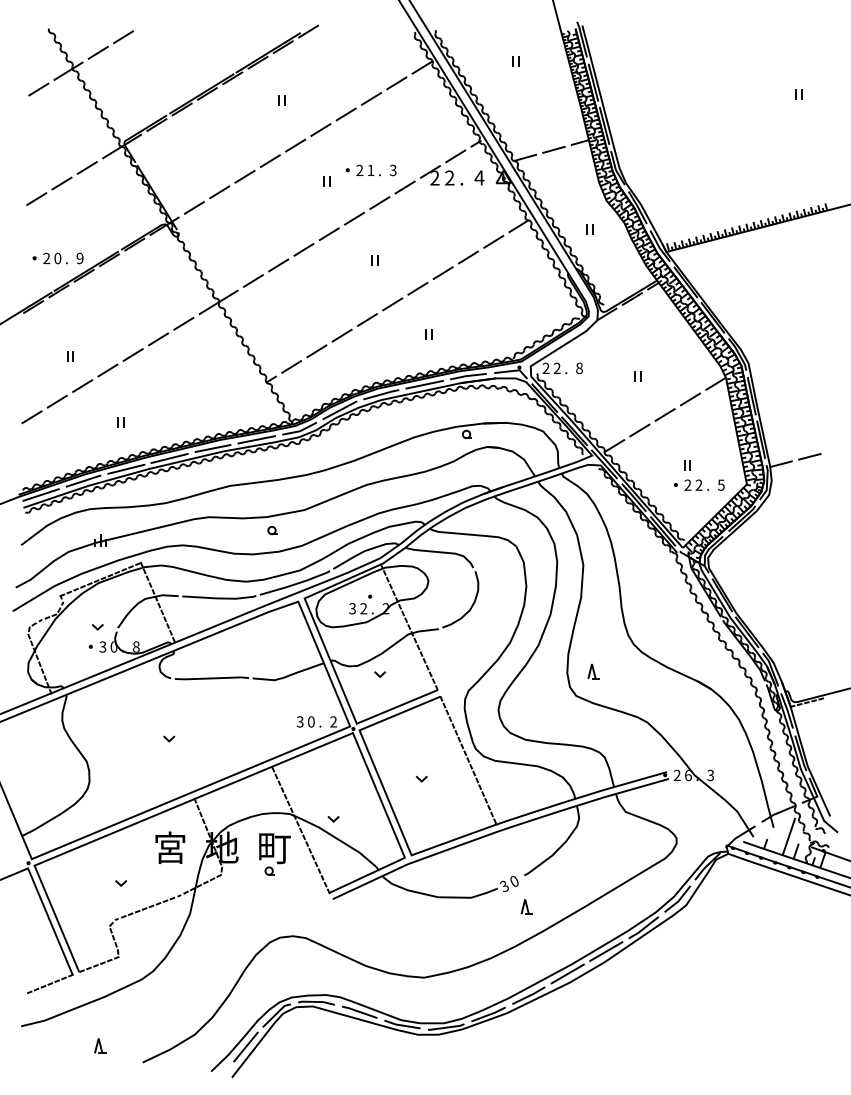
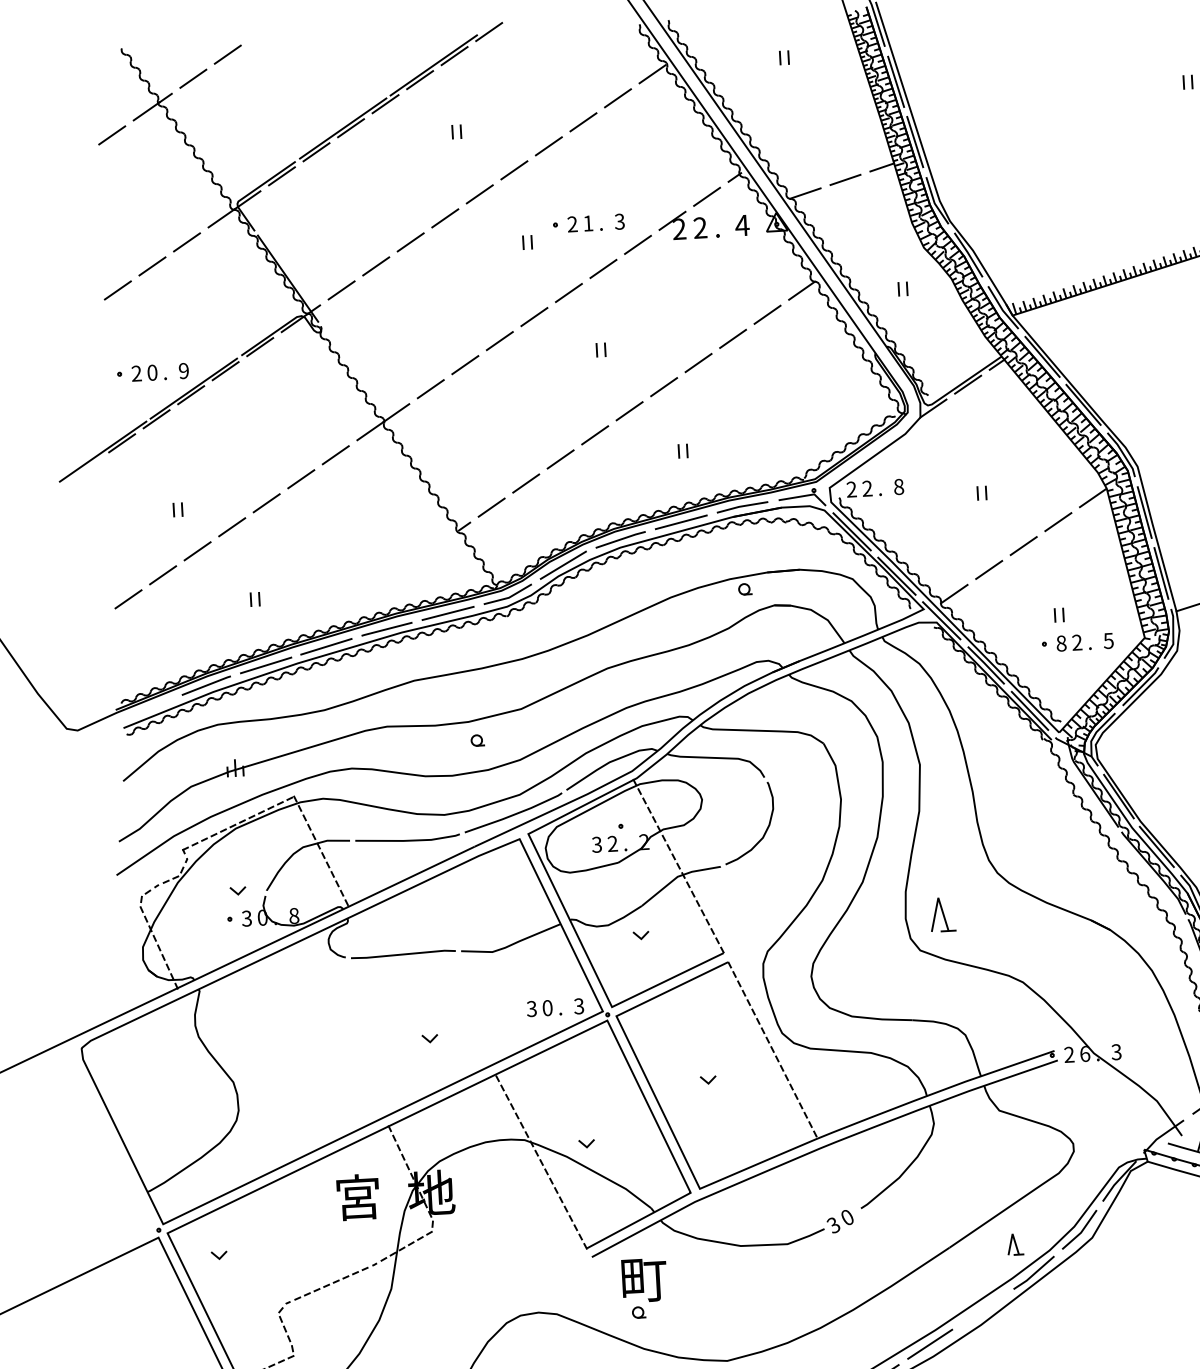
text: (687, 484) -> (1060, 642), 2 -> 8
line: (40, 494) -> (146, 707), removed
part: (593, 671) -> (942, 914), size x1.6
text: (333, 722) -> (578, 1007), 2 -> 3
line: (170, 738) -> (431, 1038), moved
part: (274, 854) -> (644, 1288), moved
line: (120, 883) -> (218, 1255), moved
part: (526, 906) -> (1014, 1243), moved
line: (606, 951) -> (983, 1309), removed

